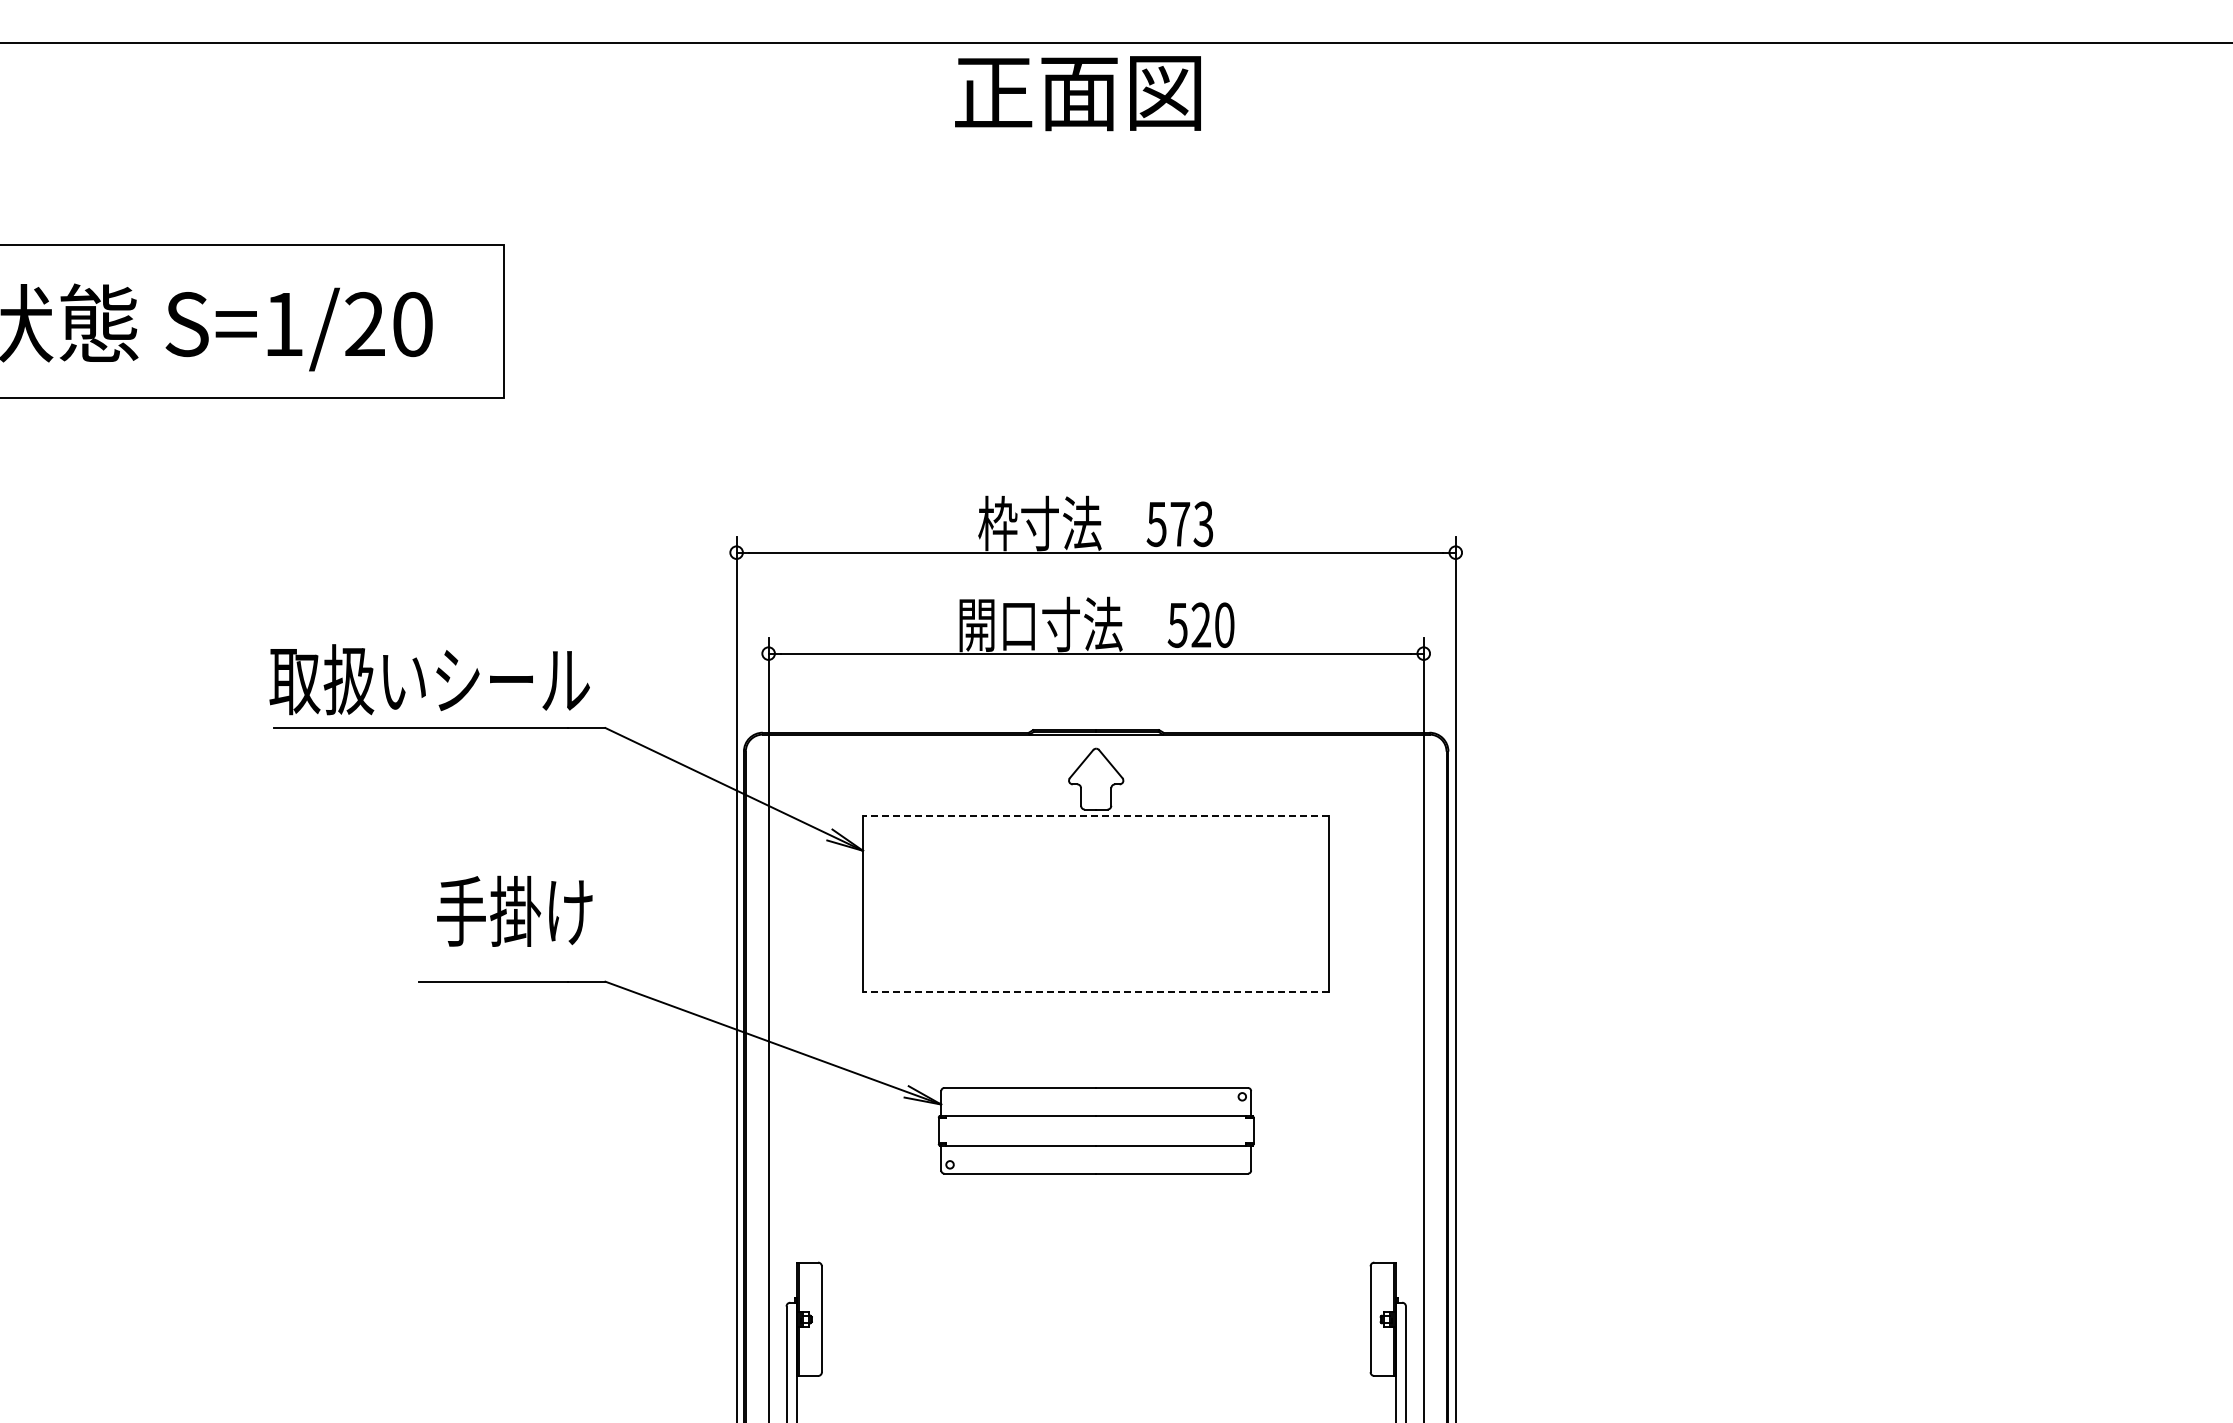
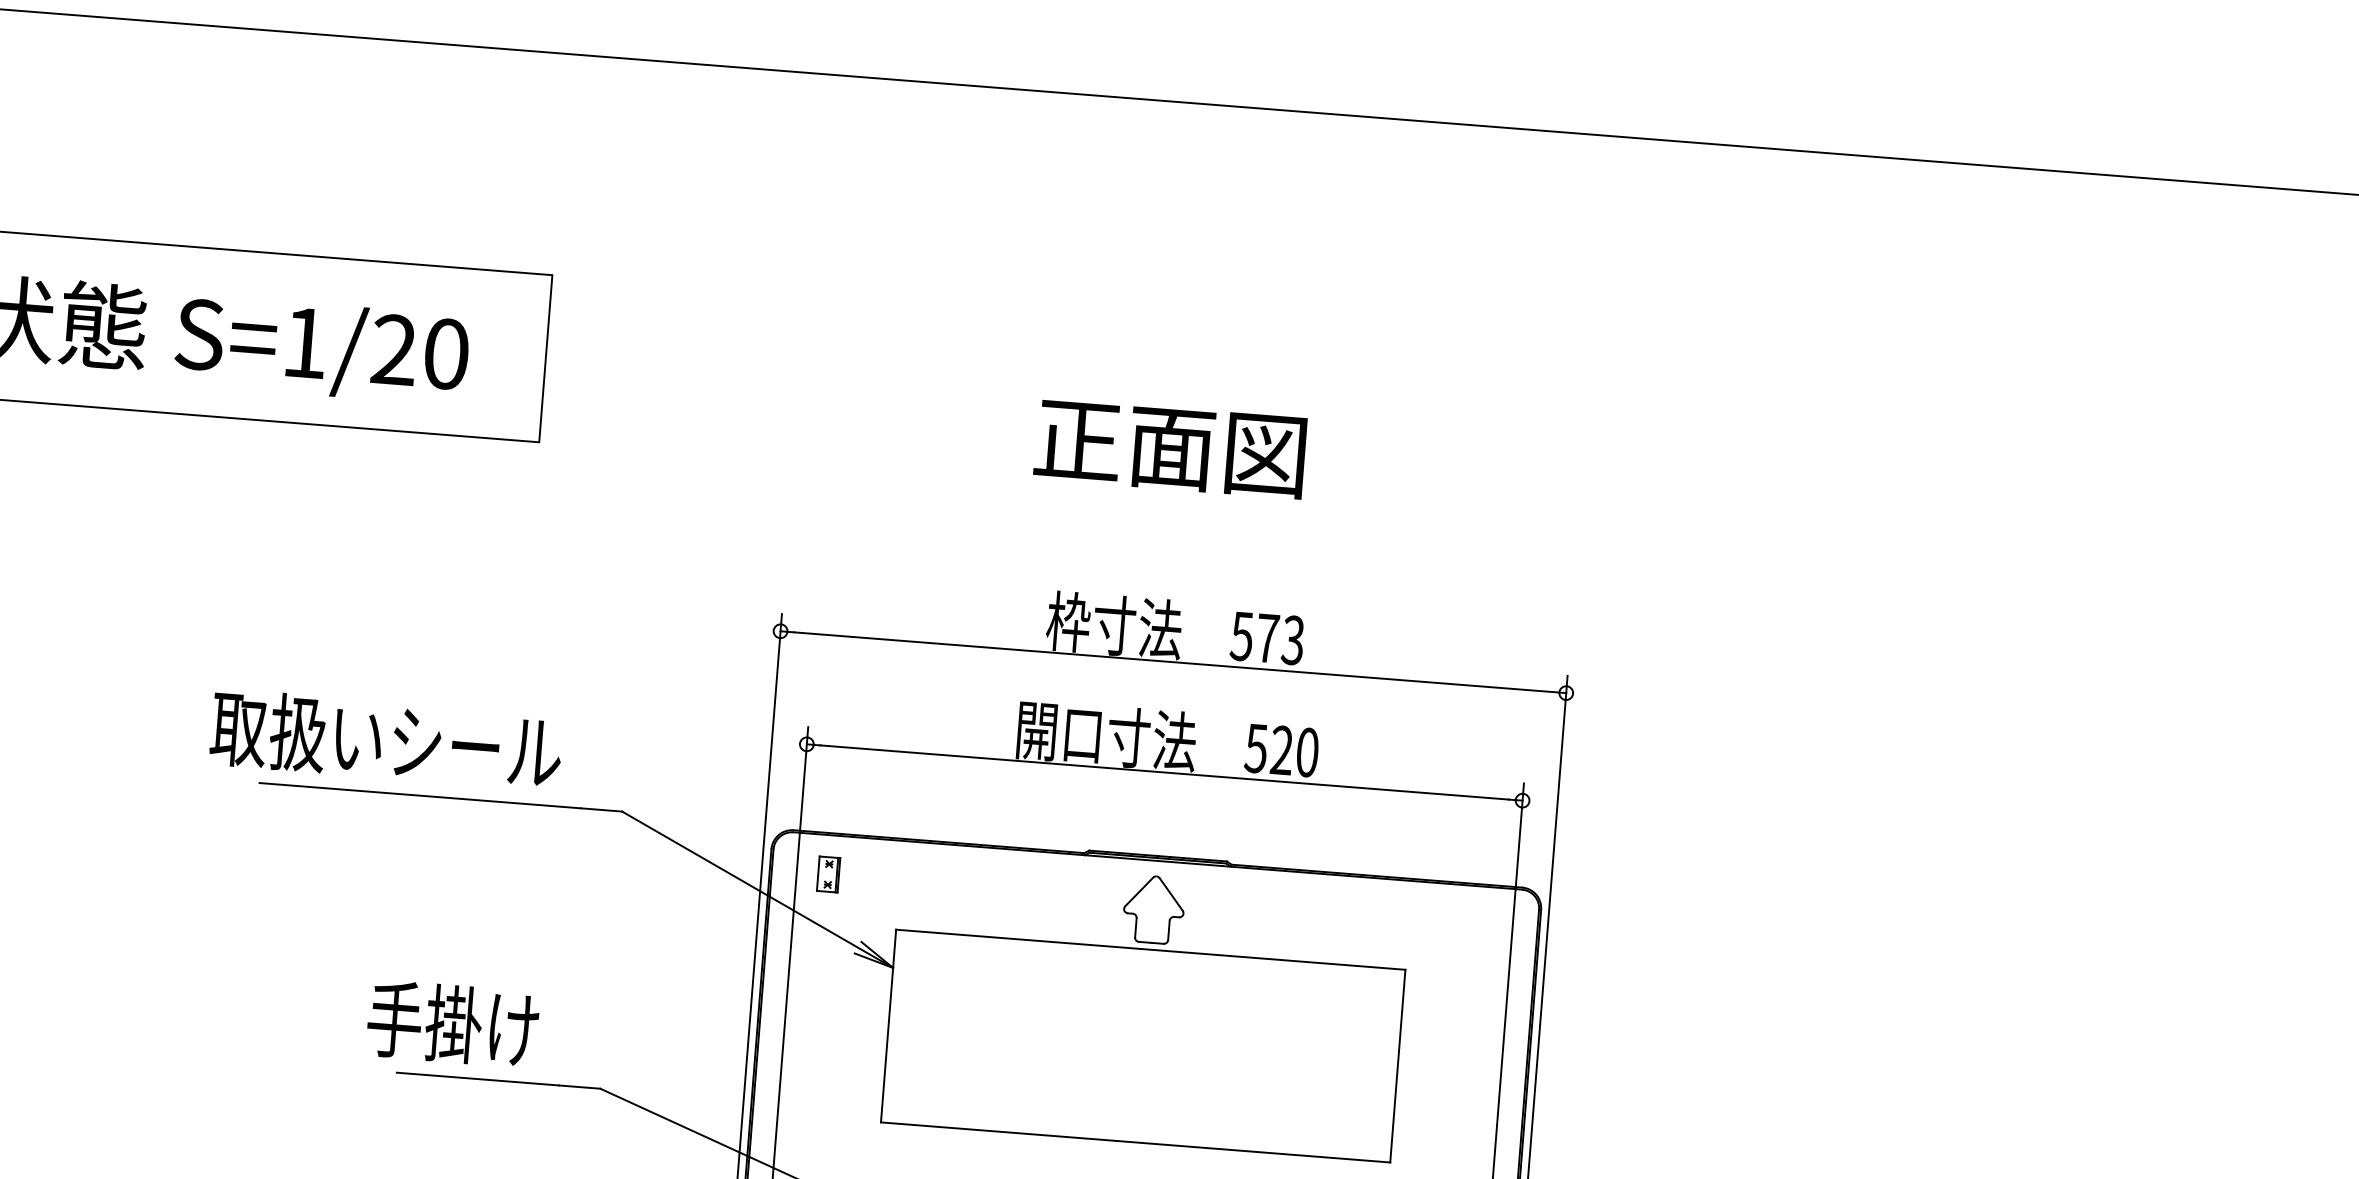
text: (1077, 93) -> (1169, 448), moved
text: (429, 679) -> (386, 739), moved
part: (797, 770) -> (828, 874), added
line: (1095, 815) -> (1150, 949), dashed -> solid
text: (514, 910) -> (452, 1023), moved
line: (1095, 992) -> (1134, 1142), dashed -> solid

